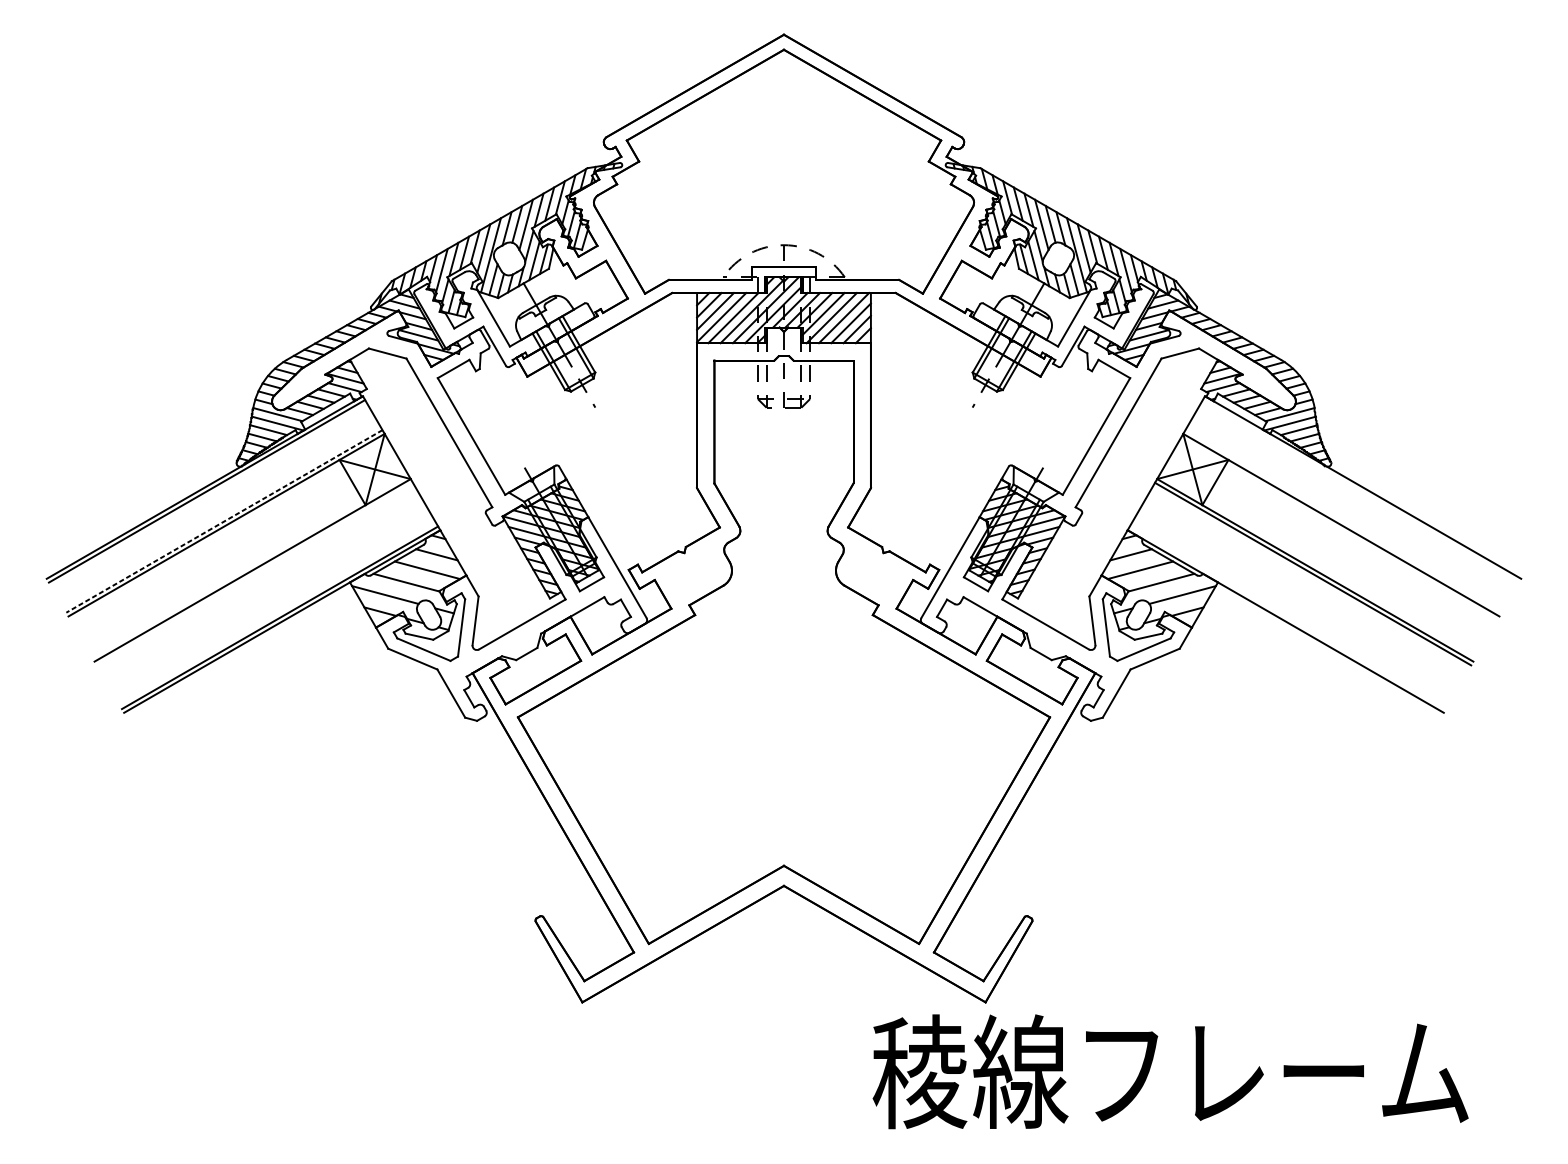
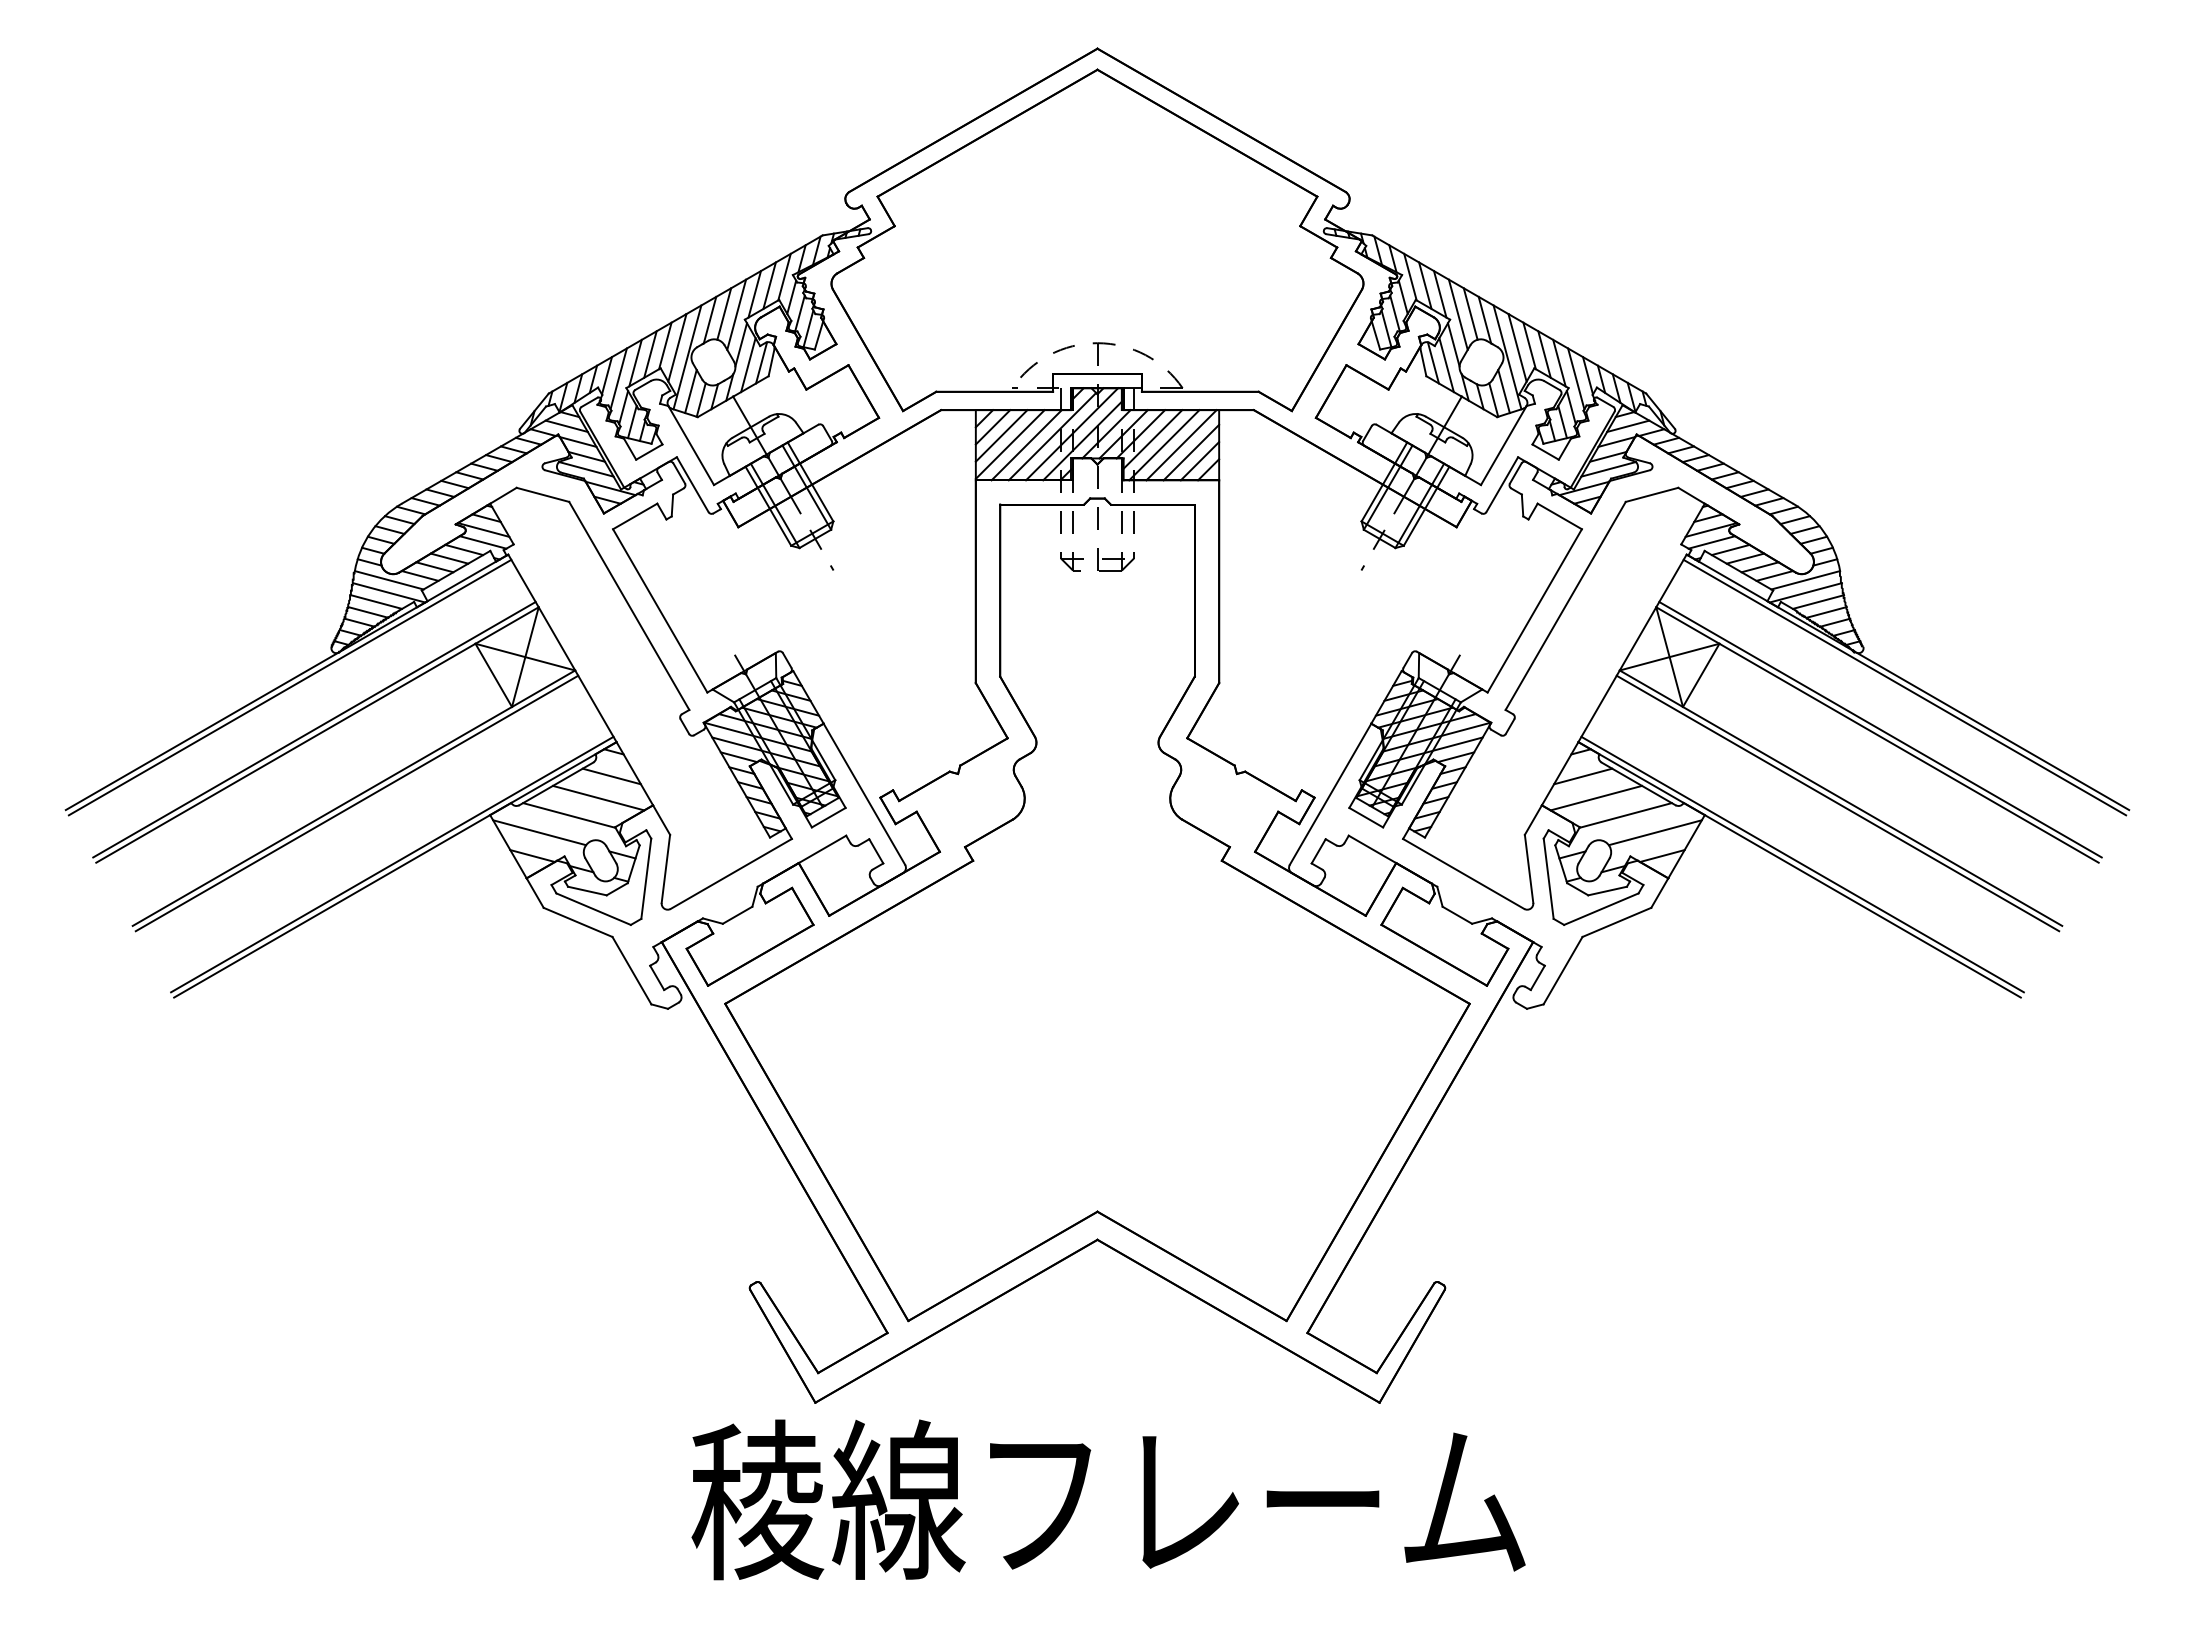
line: (1360, 491) -> (1904, 687), added
line: (224, 521) -> (314, 729), dashed -> solid
line: (1343, 521) -> (1880, 729), added
line: (254, 574) -> (356, 803), added
line: (1287, 617) -> (1802, 864), added
text: (1170, 1071) -> (1108, 1499), moved

